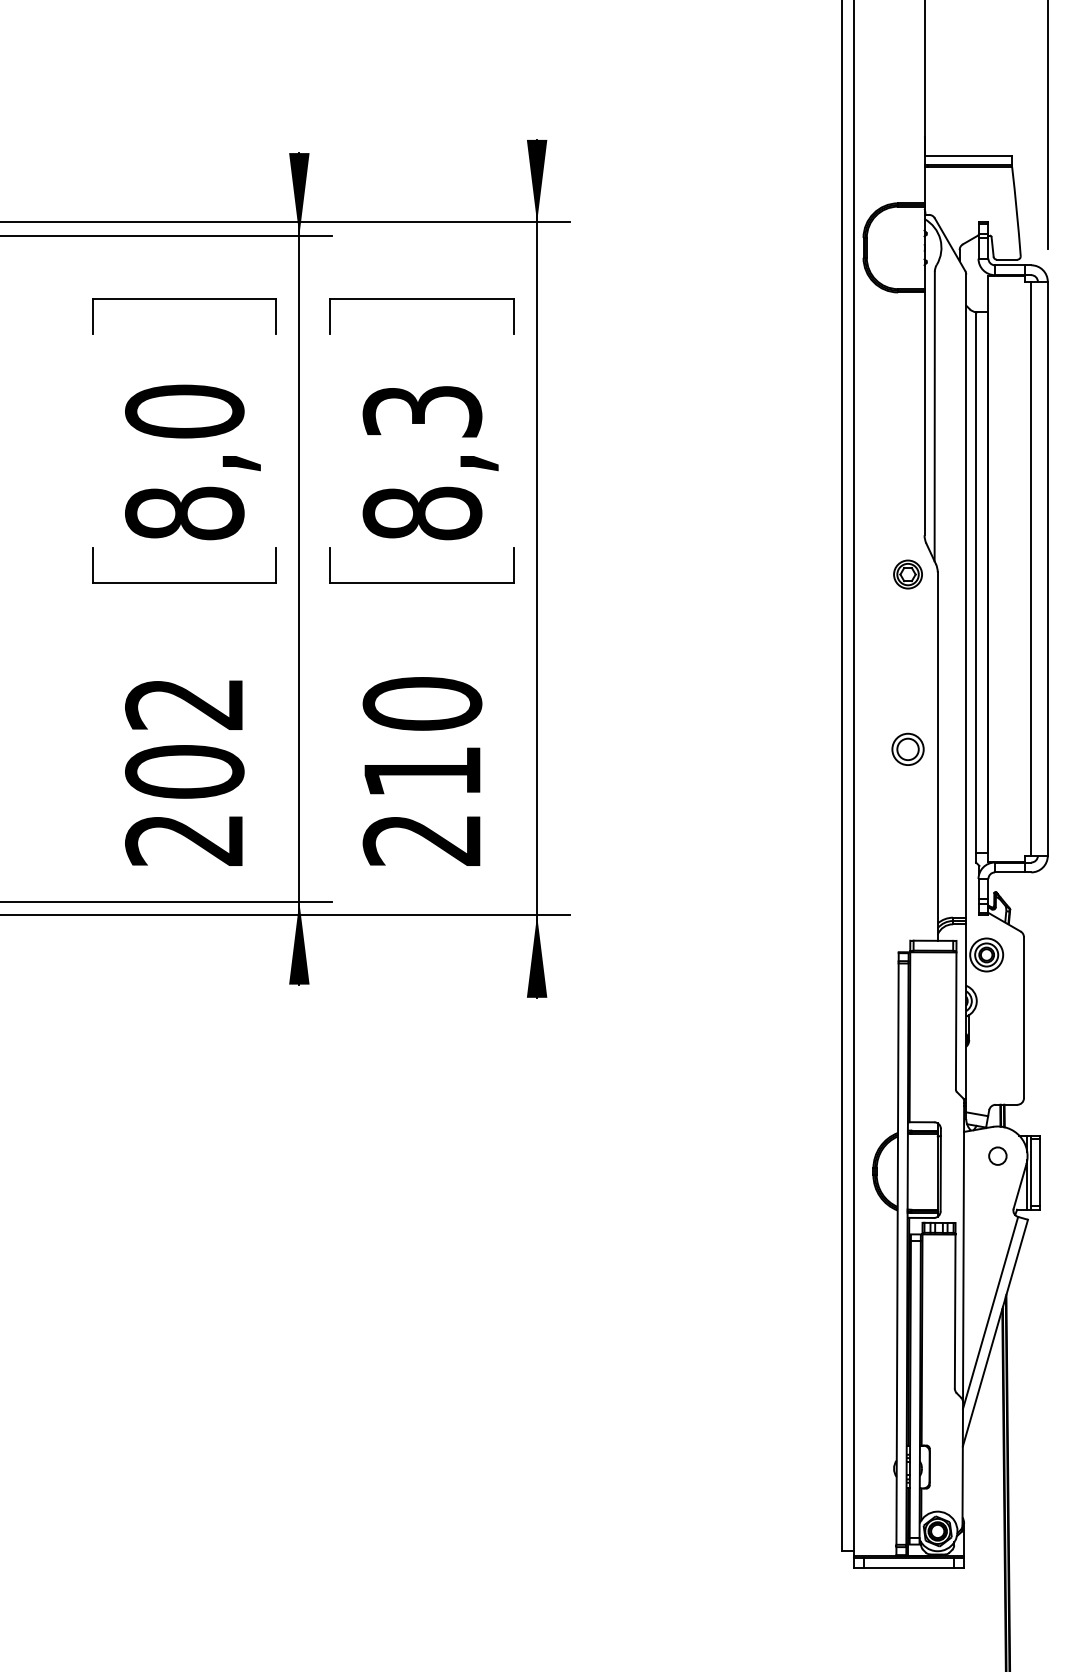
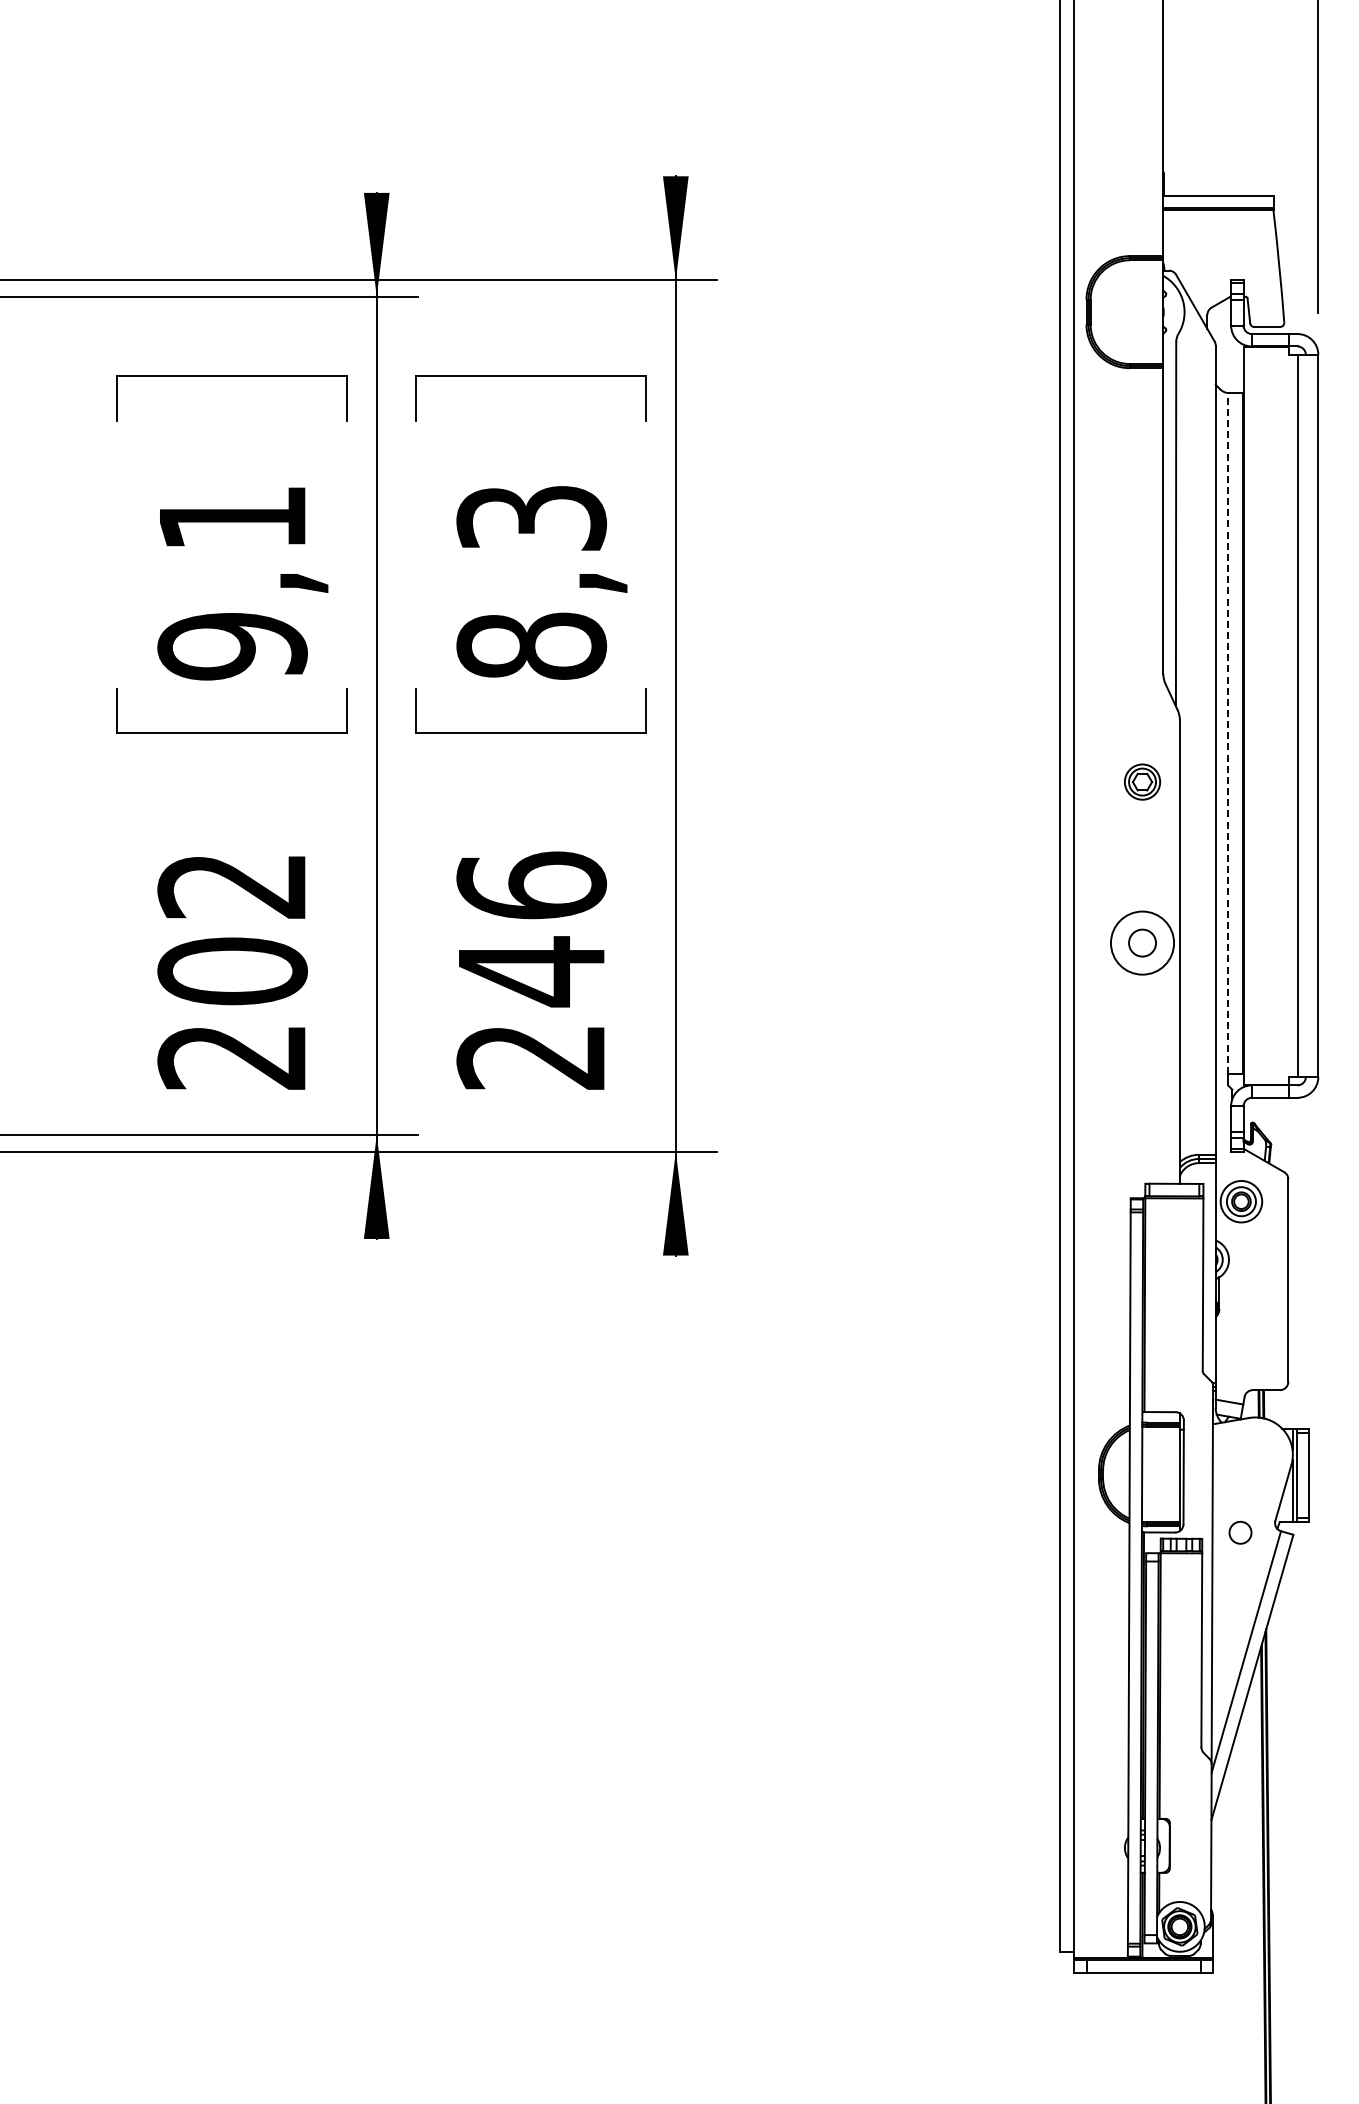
text: (184, 462) -> (232, 582), 8,0 -> 9,1
part: (908, 574) -> (1142, 781), moved
line: (976, 582) -> (1228, 732), solid -> dashed
text: (422, 738) -> (531, 929), 210 -> 246
circle: (908, 748) -> (1142, 942), size x1.6
circle: (997, 1155) -> (1240, 1532), moved

